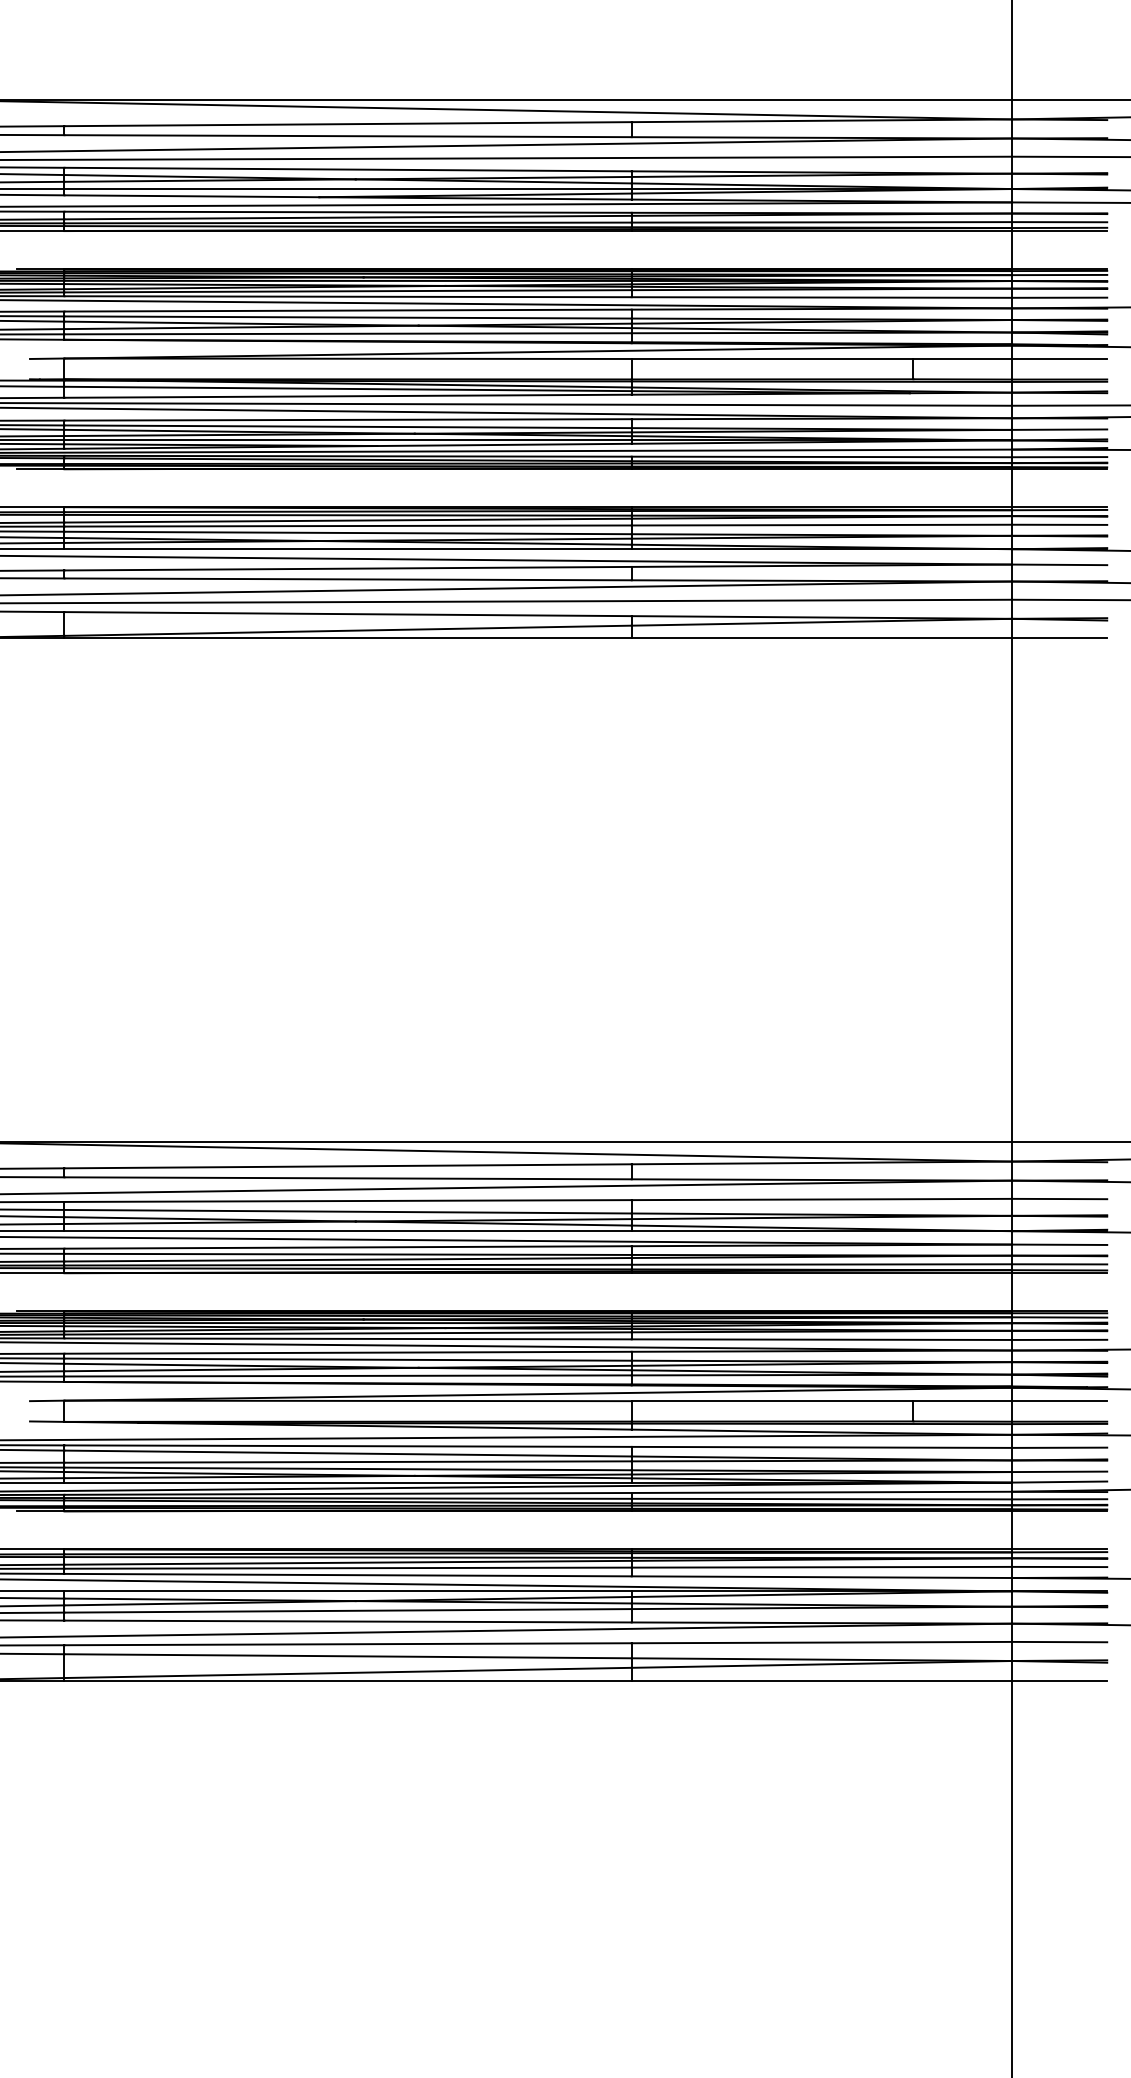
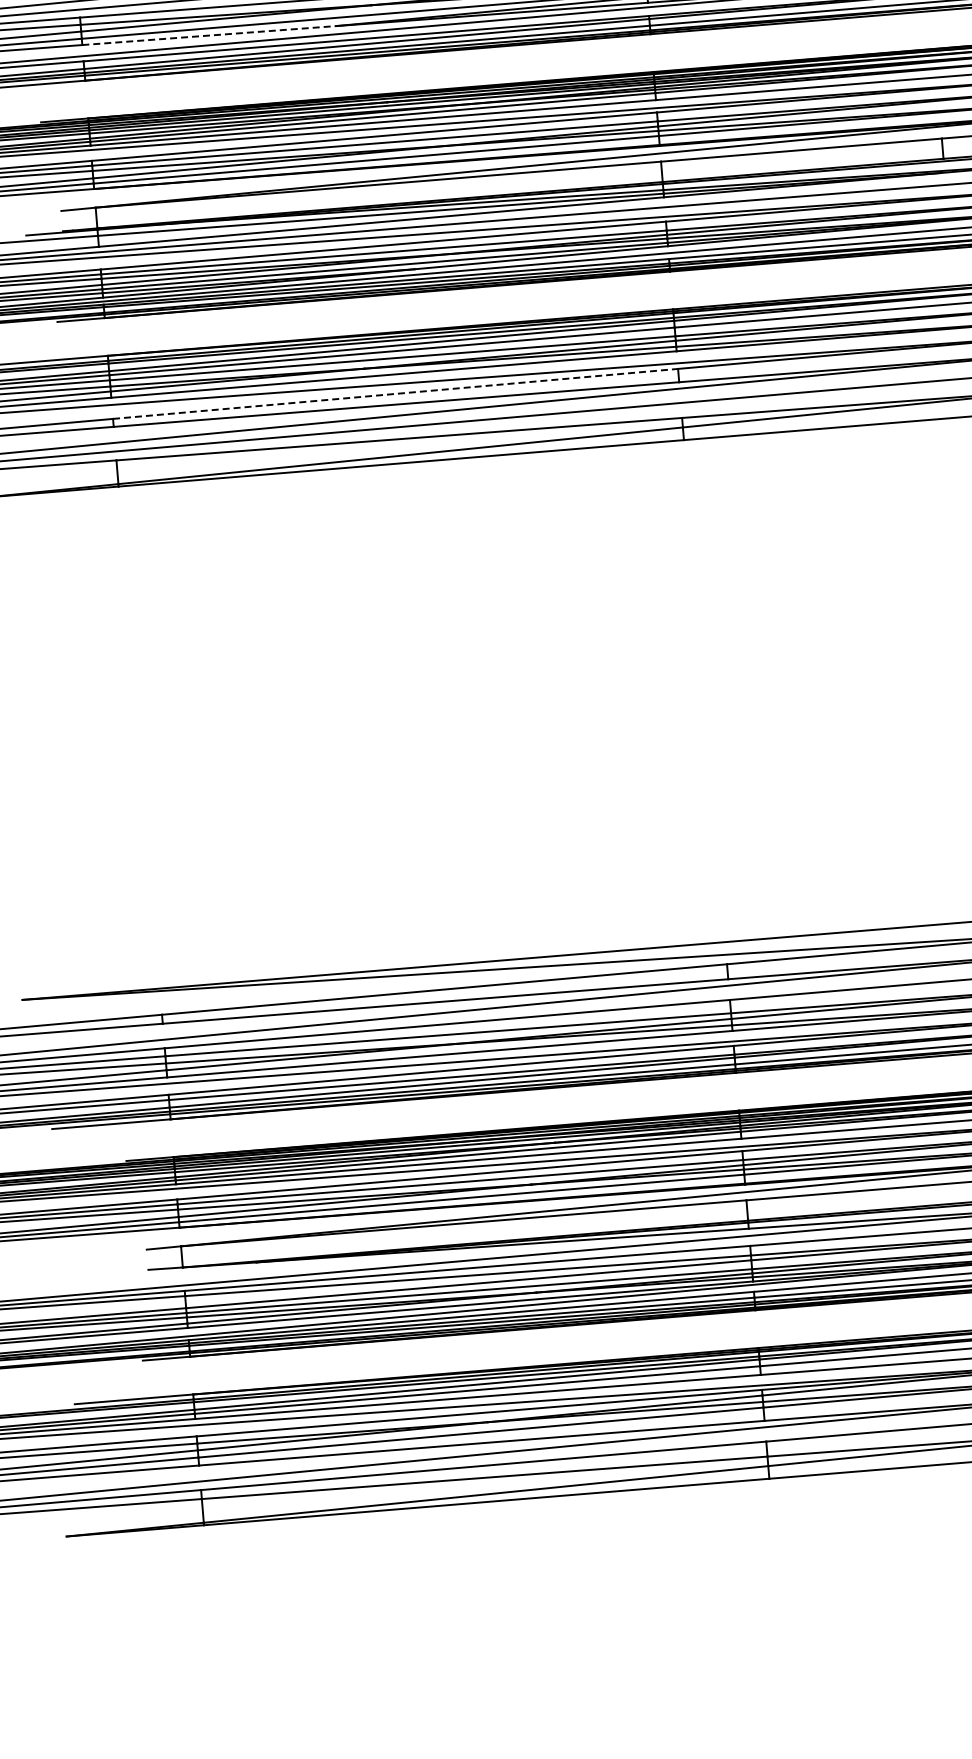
line: (192, 196) -> (210, 35), solid -> dashed
line: (348, 568) -> (395, 393), solid -> dashed

